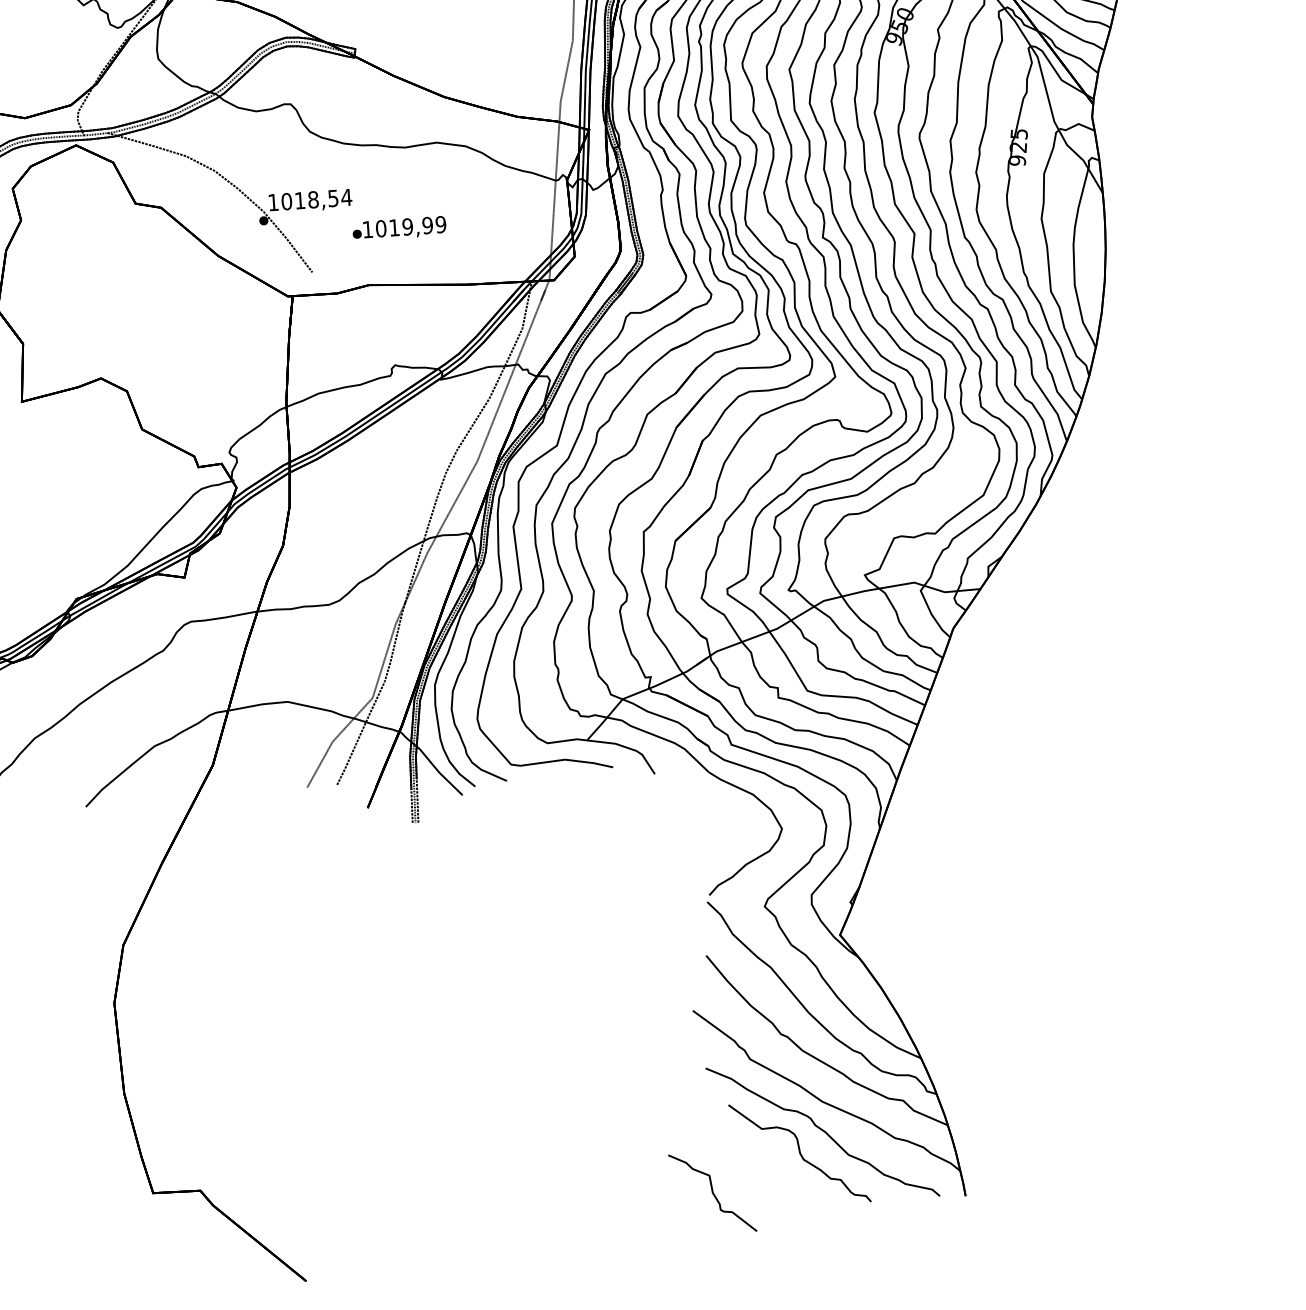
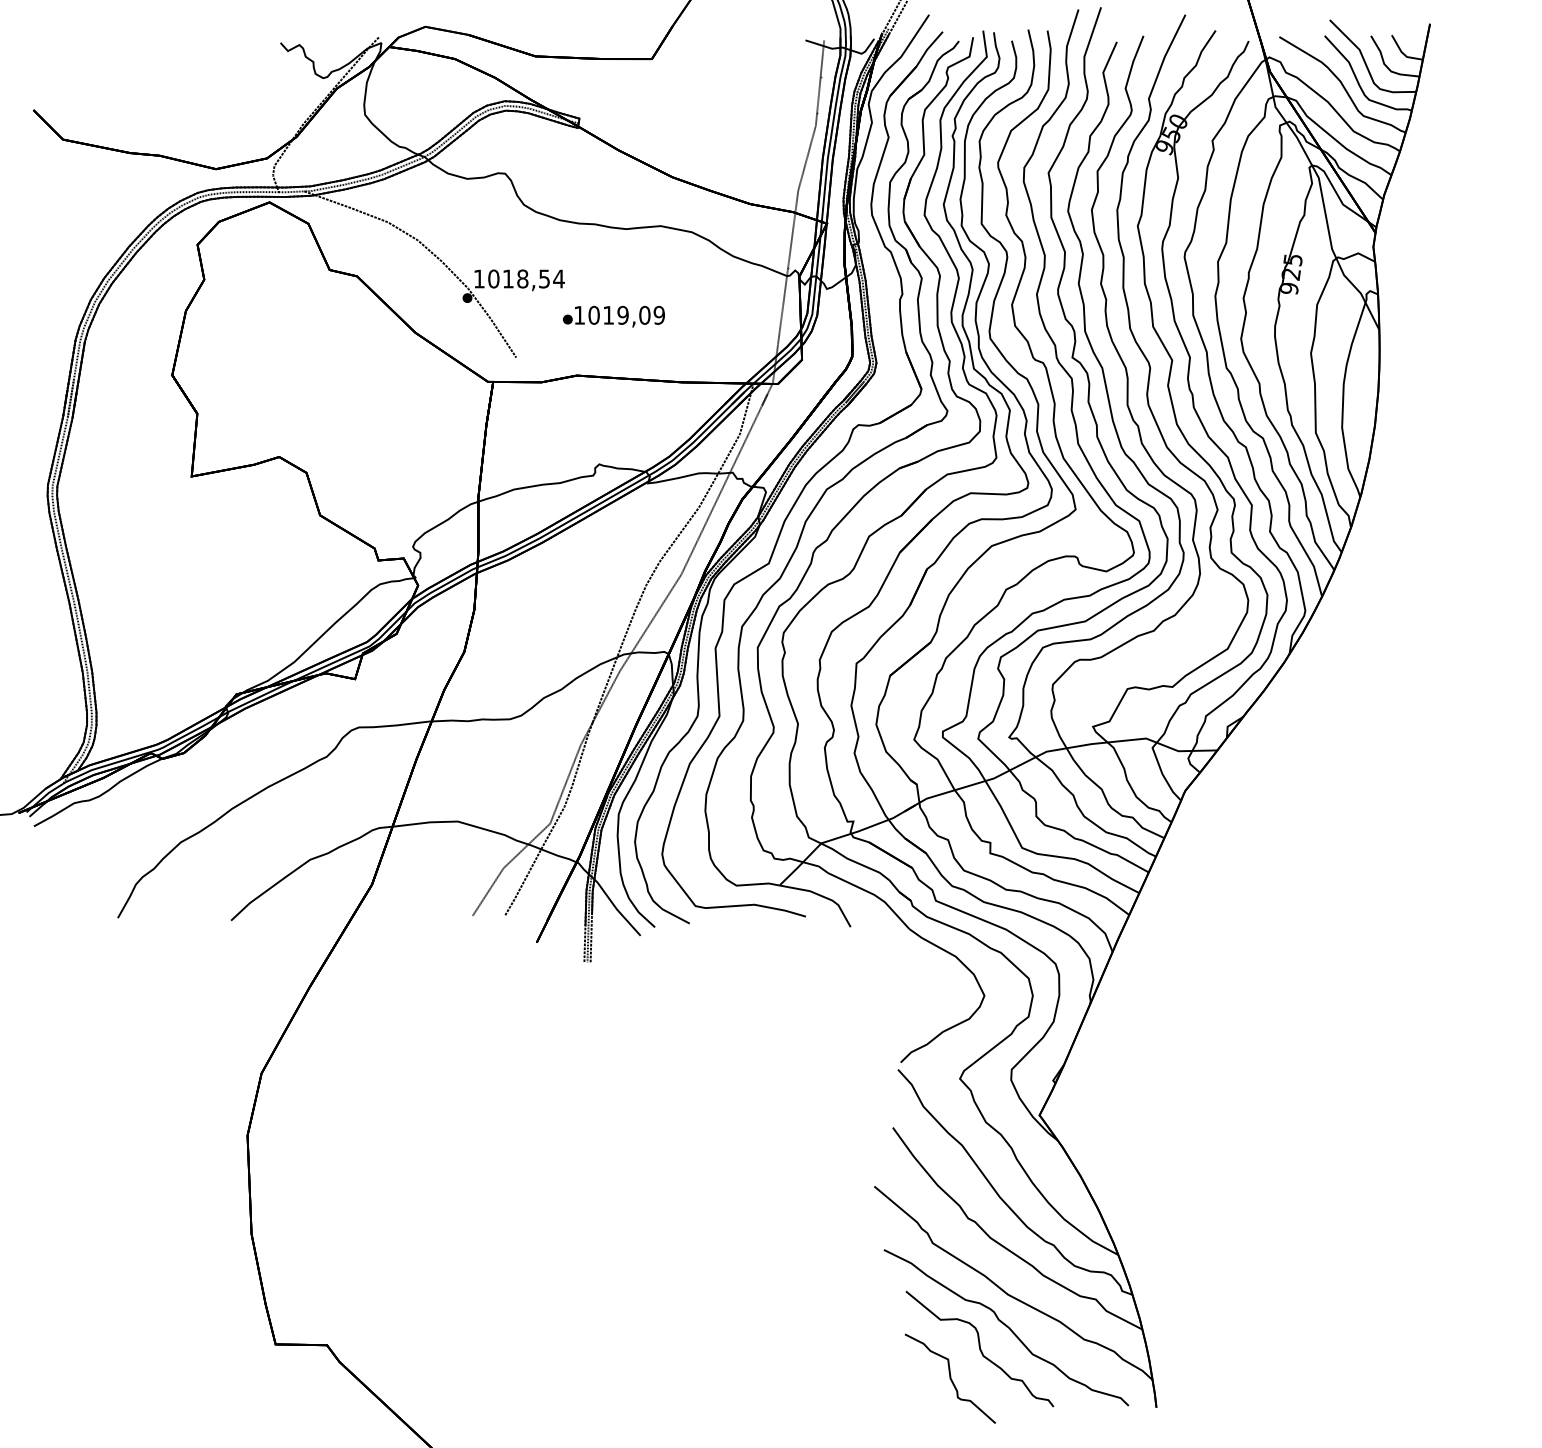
text: (427, 225) -> (644, 315), 1019,99 -> 1019,09
curve: (711, 1192) -> (949, 1378), moved

